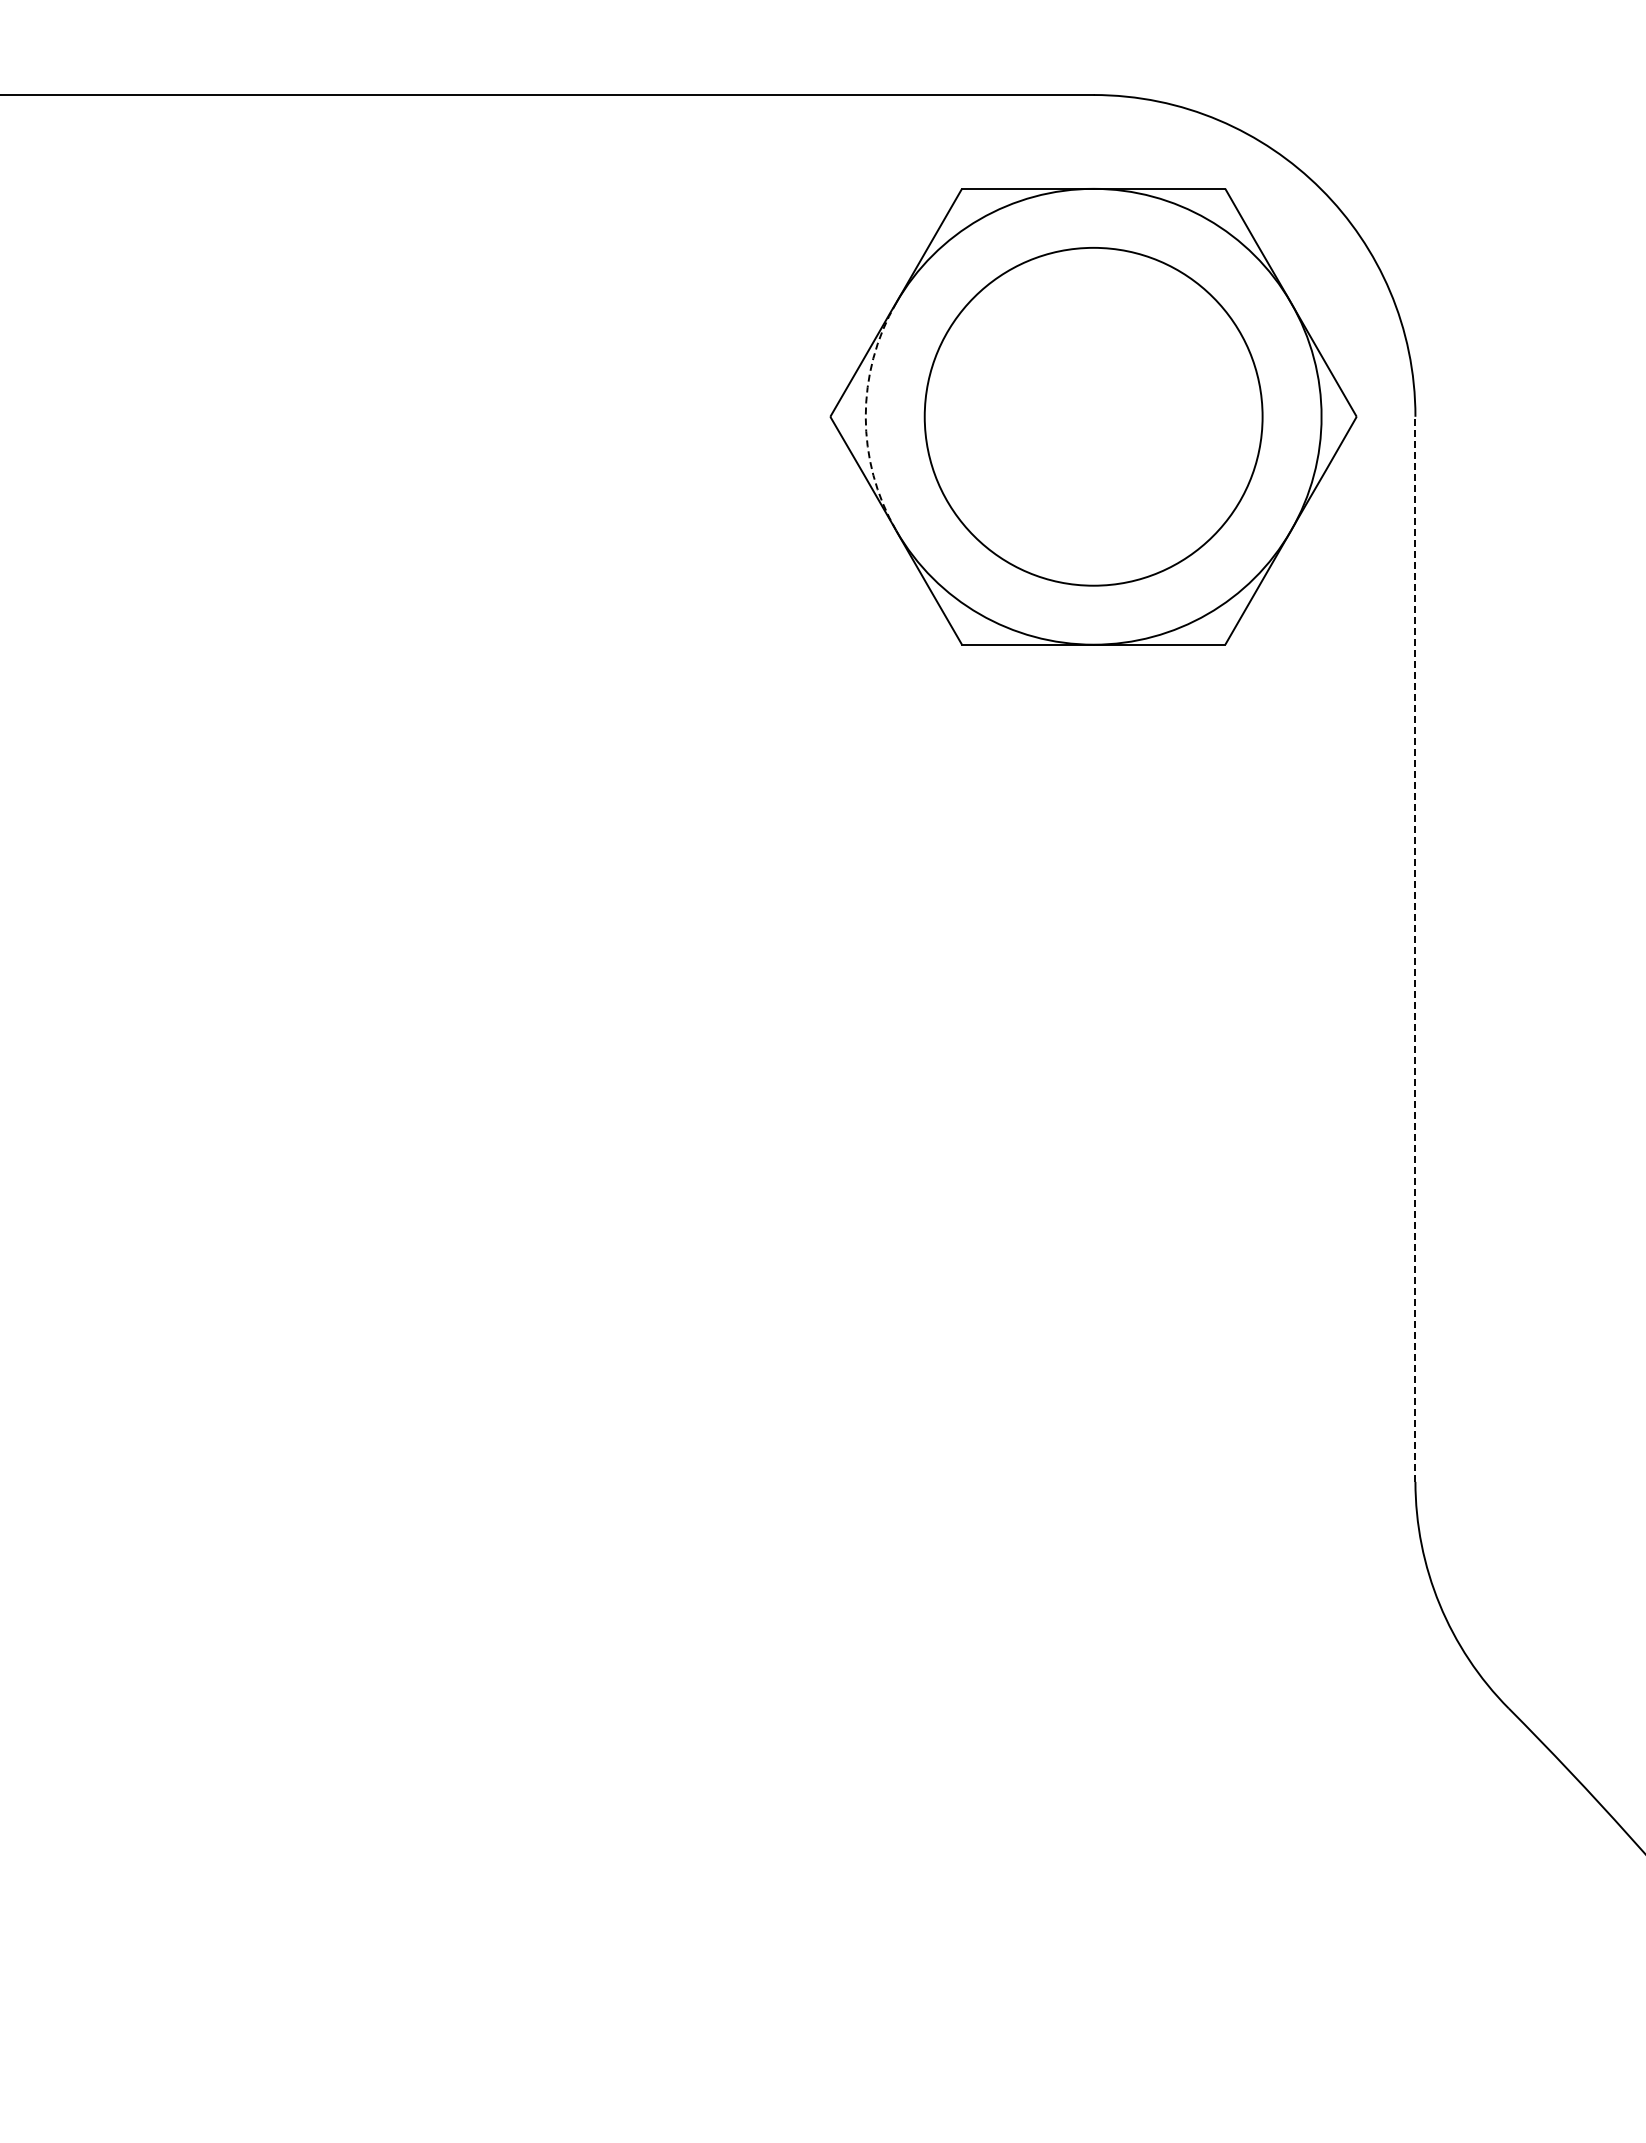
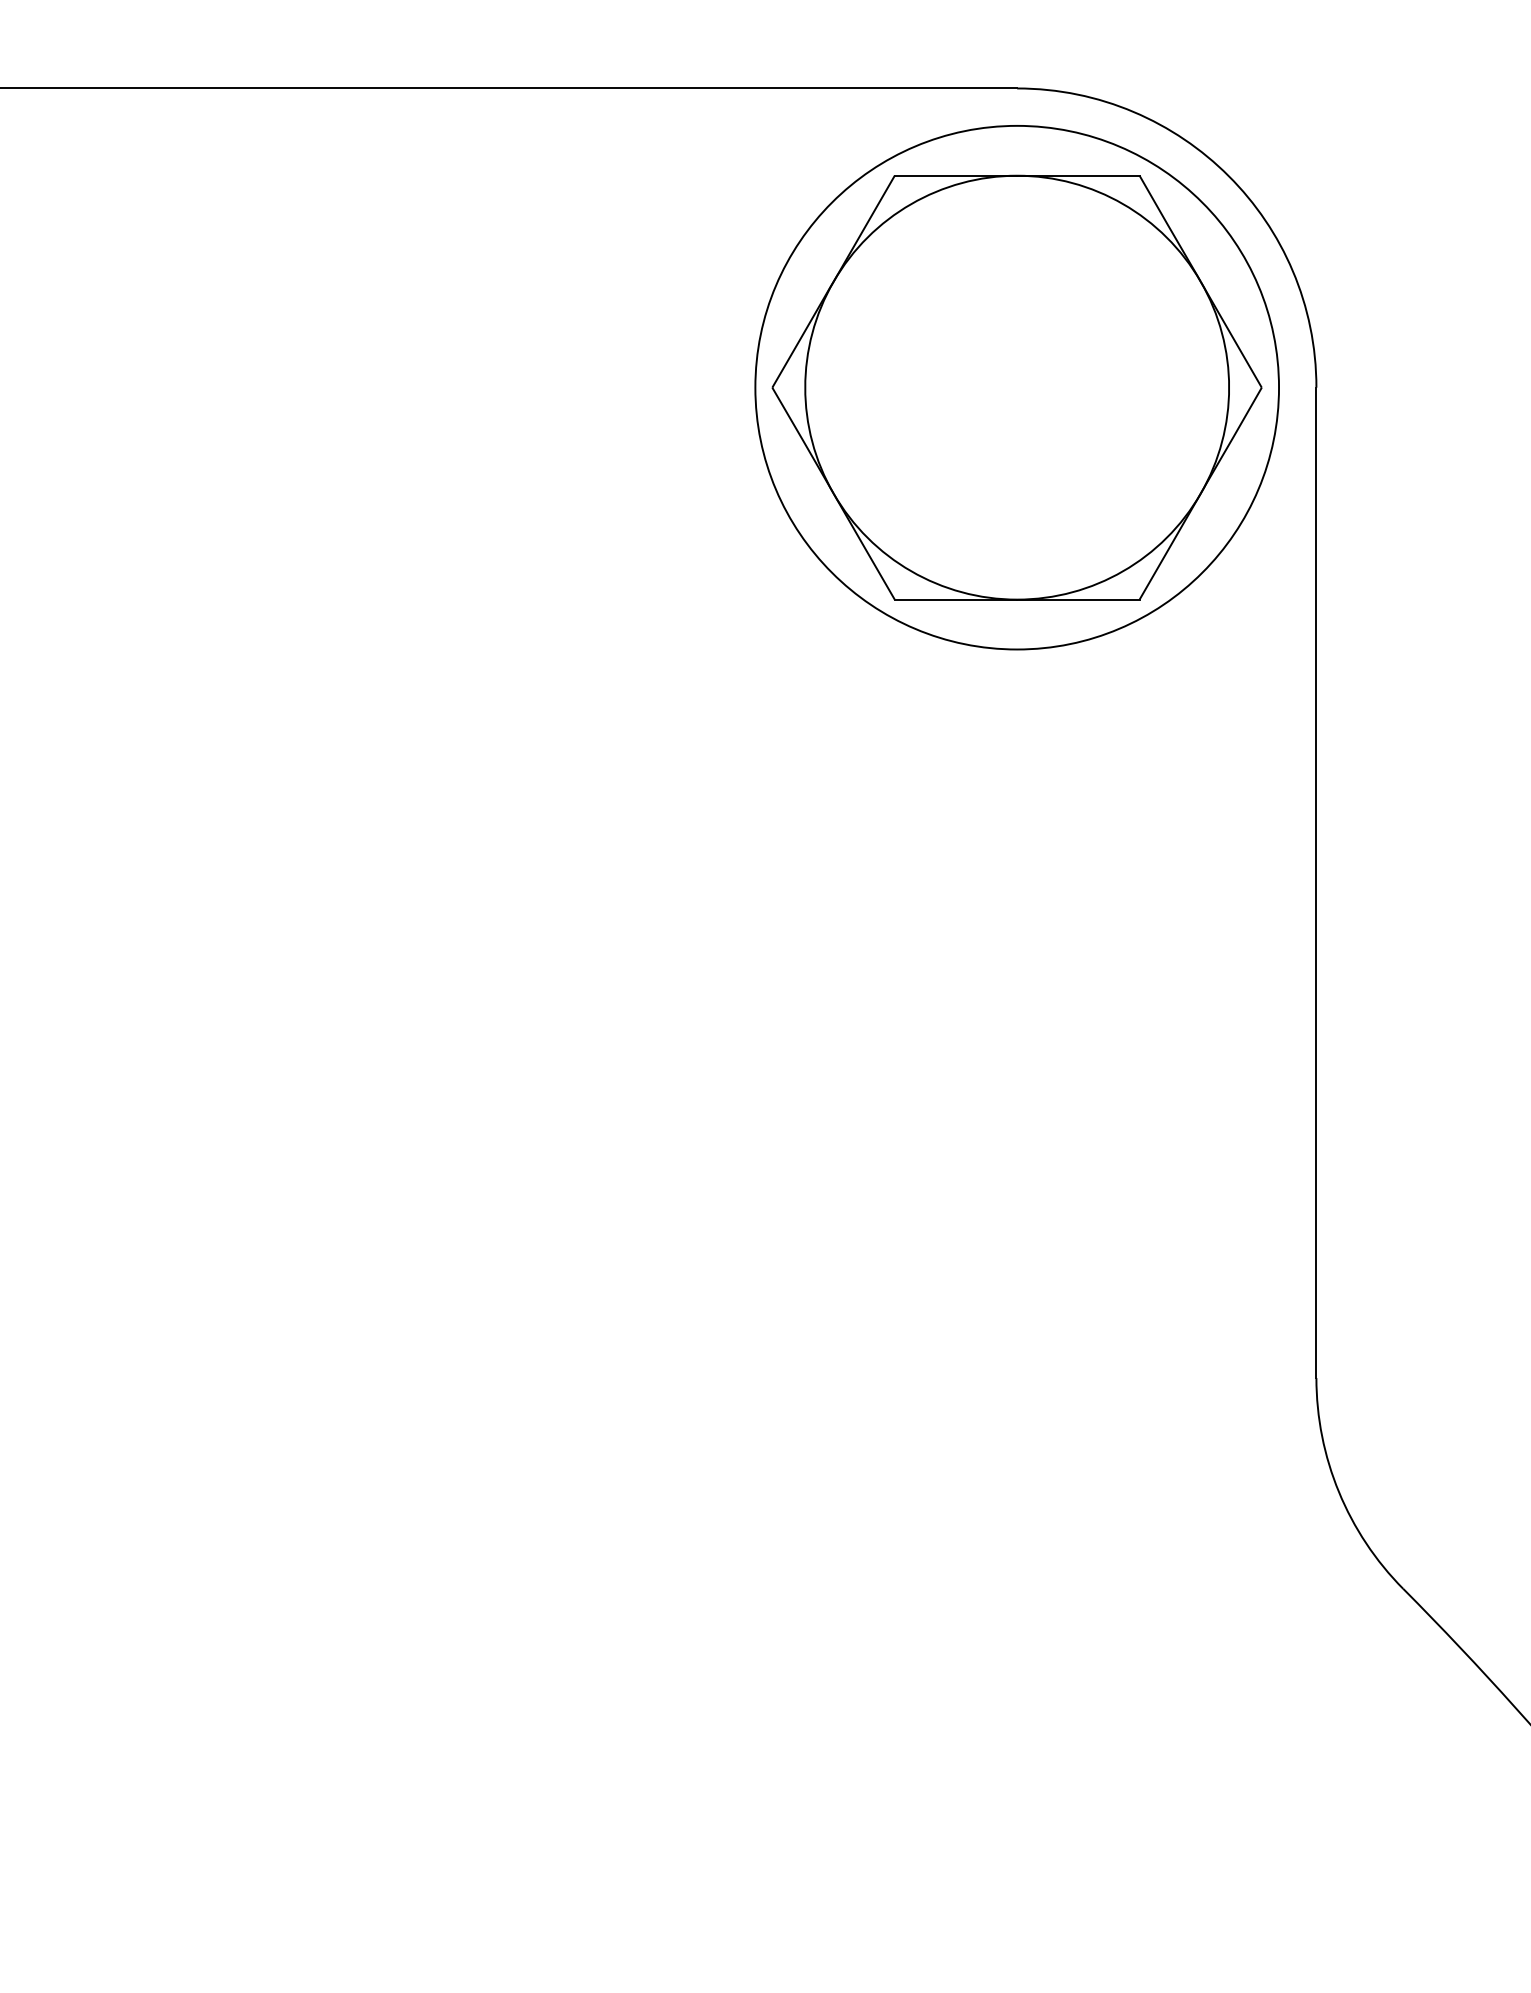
arc: (865, 416) -> (805, 387), dashed -> solid
circle: (1093, 416) -> (1017, 387), size x1.67
line: (1415, 949) -> (1316, 883), dashed -> solid

